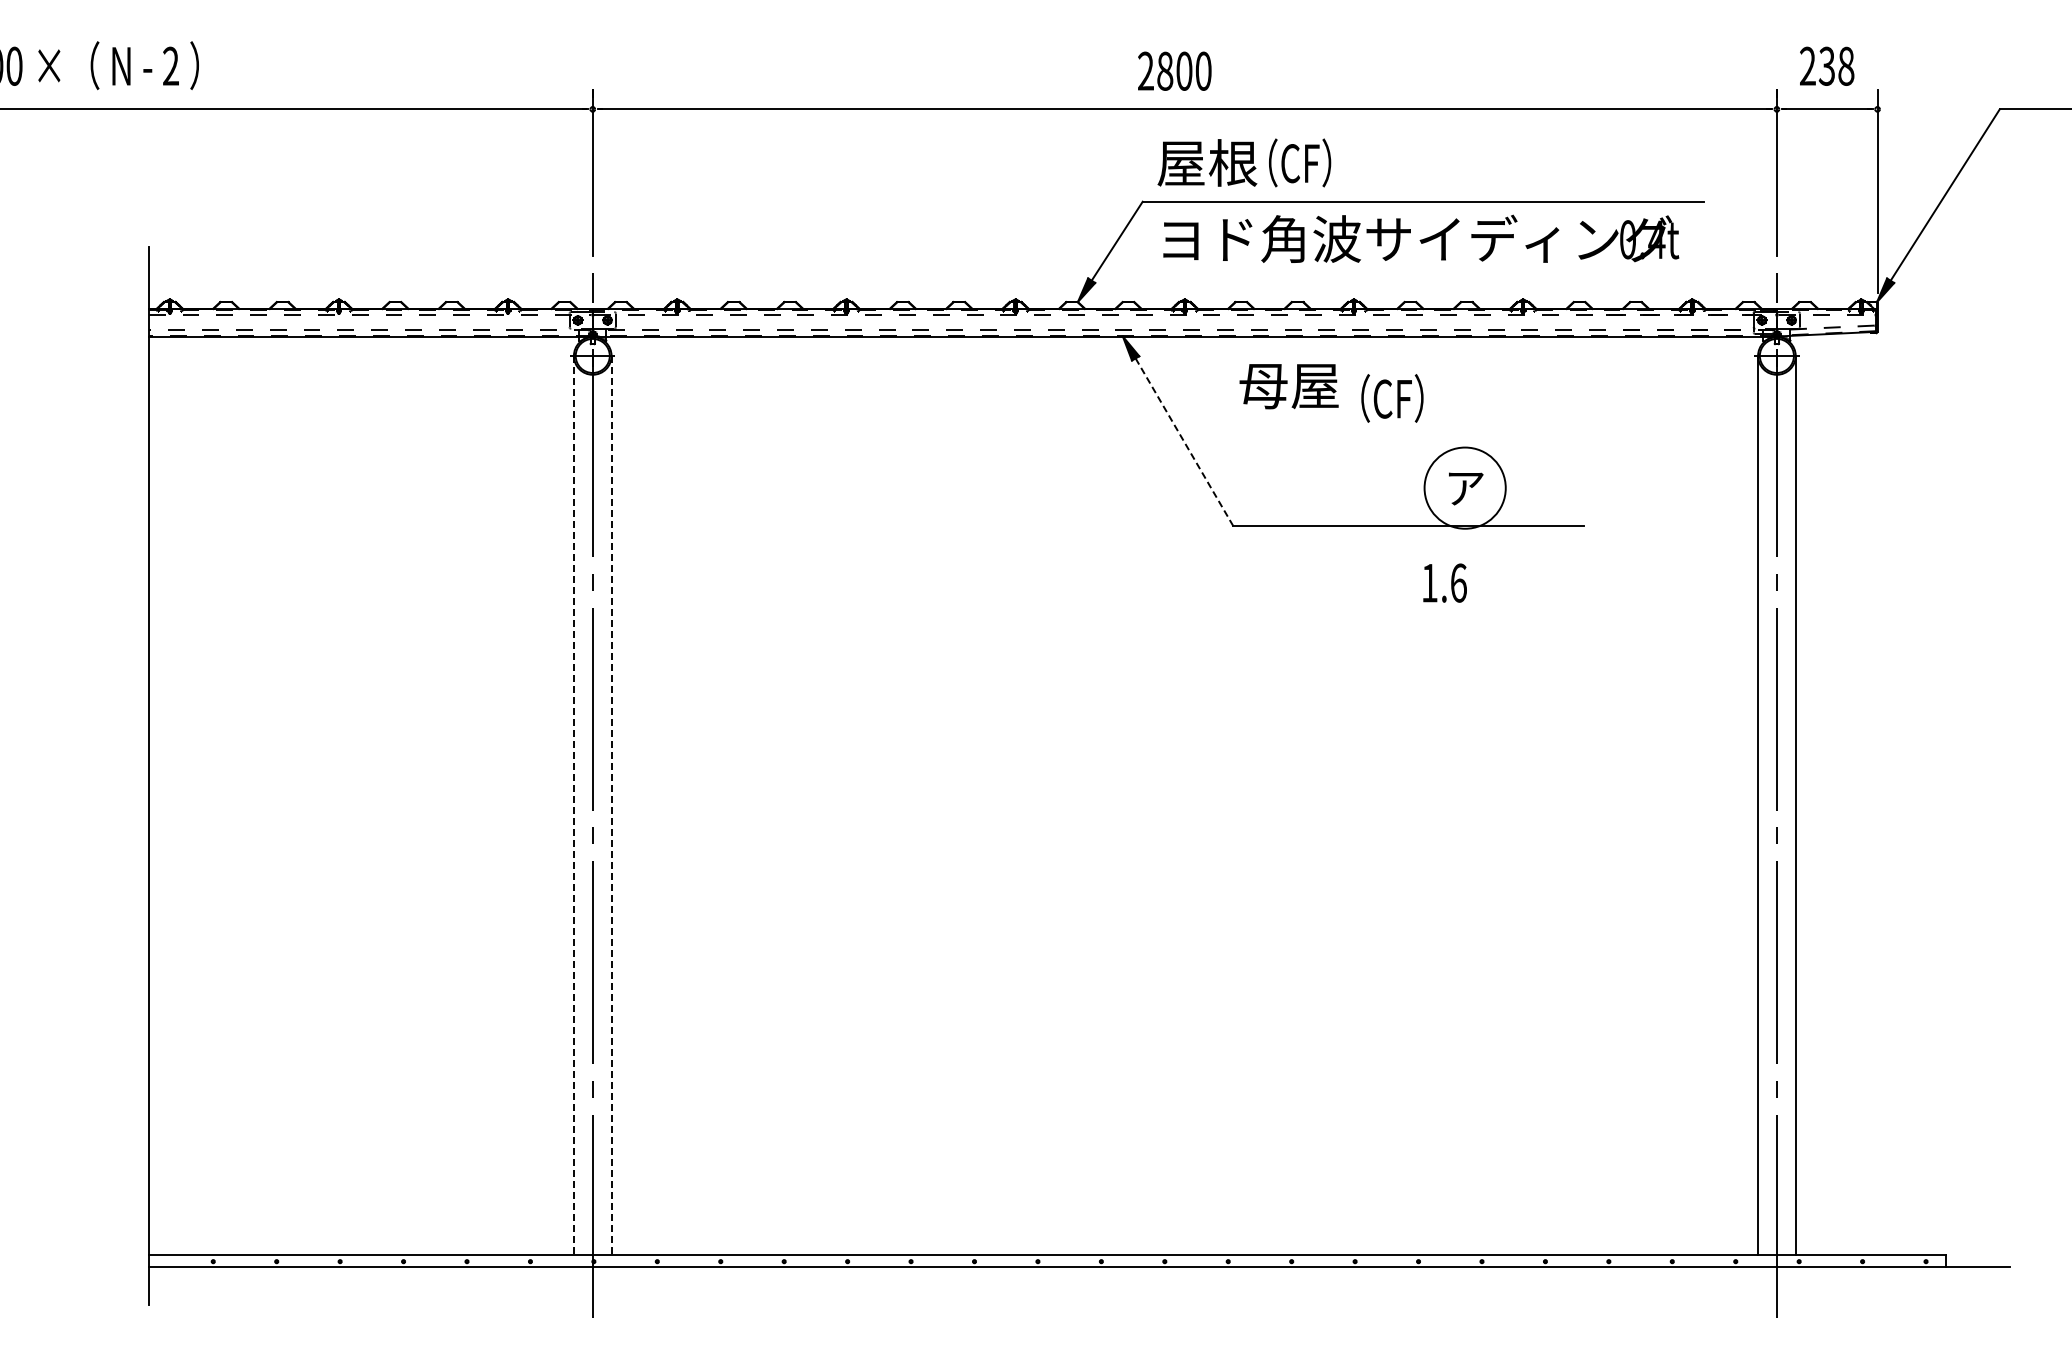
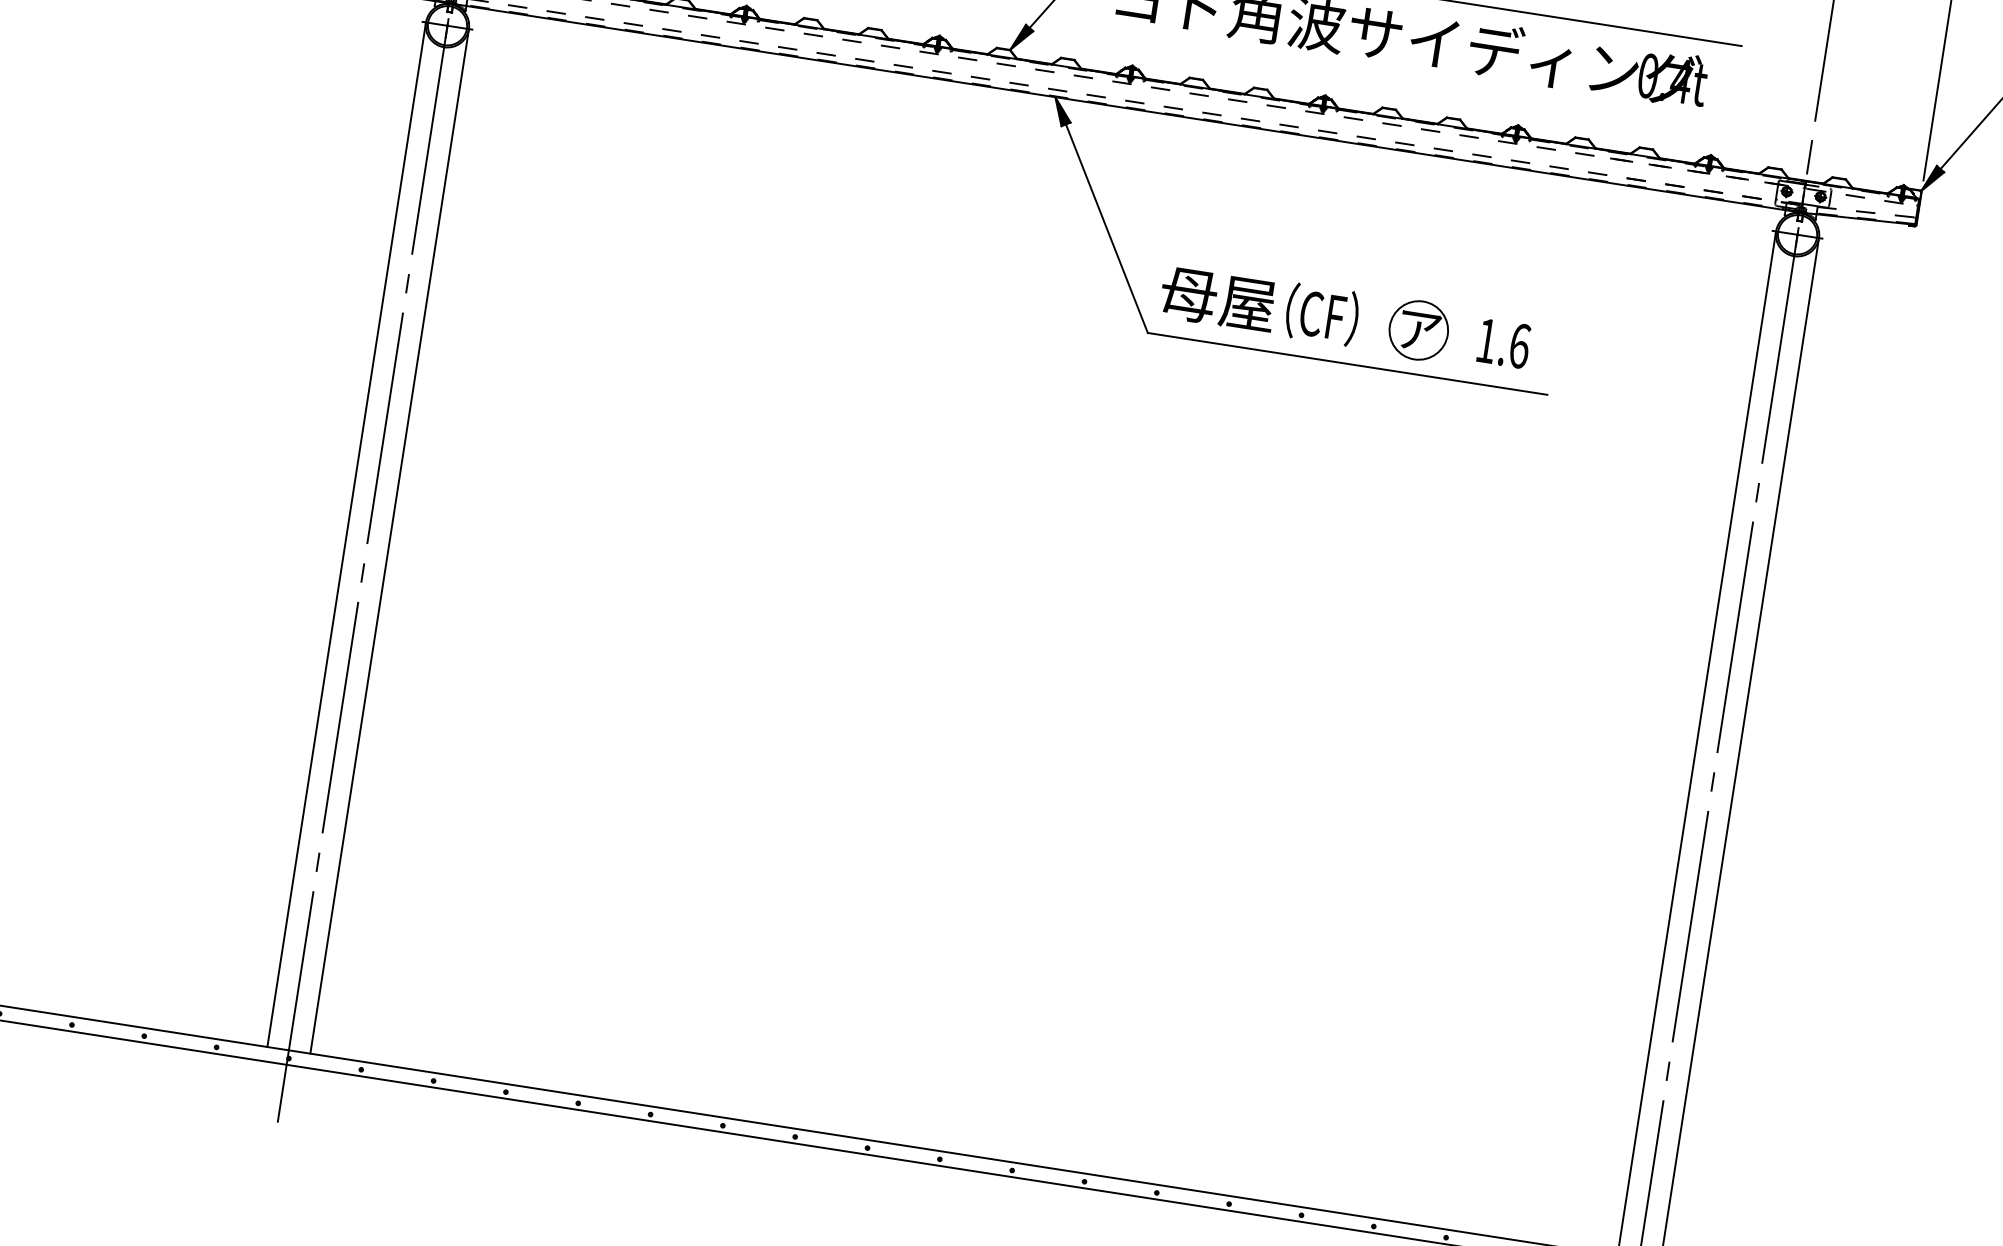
text: (1288, 386) -> (1217, 299), moved
text: (1392, 398) -> (1322, 314), moved
line: (1184, 442) -> (1106, 228), dashed -> solid
circle: (1464, 487) -> (1418, 329), size x0.62
text: (1444, 582) -> (1503, 342), moved
line: (573, 805) -> (346, 534), dashed -> solid
line: (611, 805) -> (389, 541), dashed -> solid

